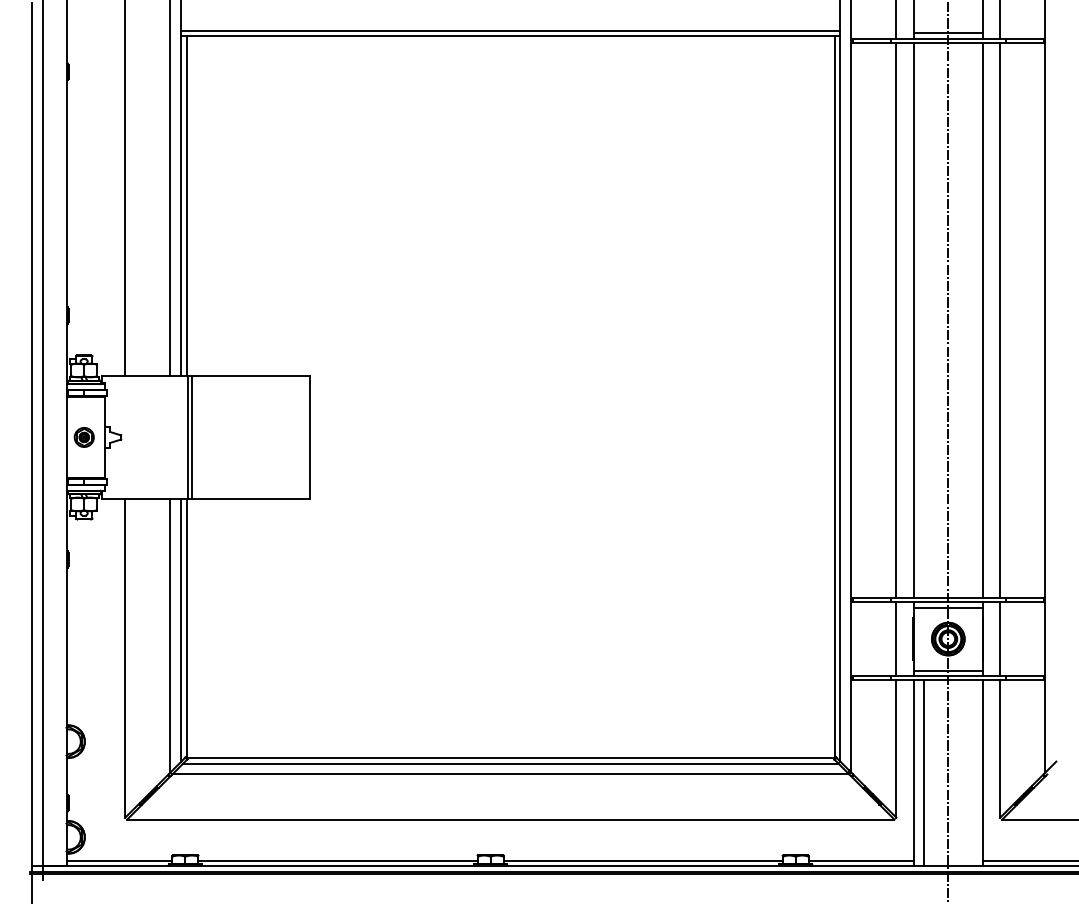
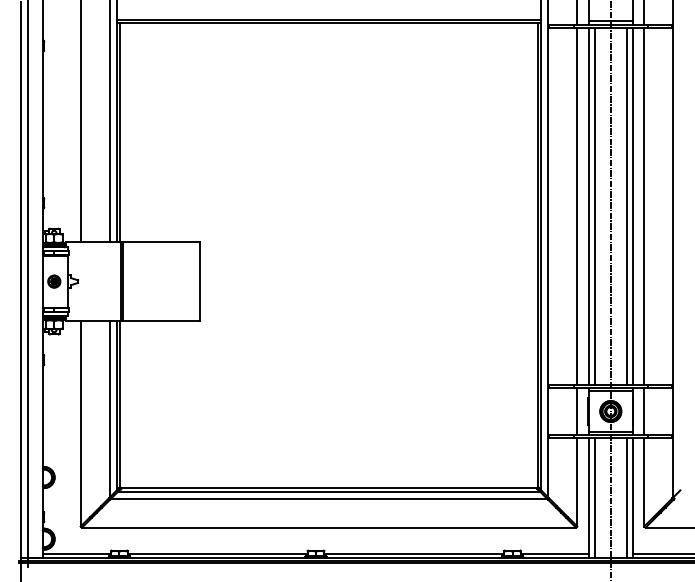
line: (922, 320) -> (594, 206), added
line: (972, 320) -> (626, 206), added
line: (972, 772) -> (626, 497), added

